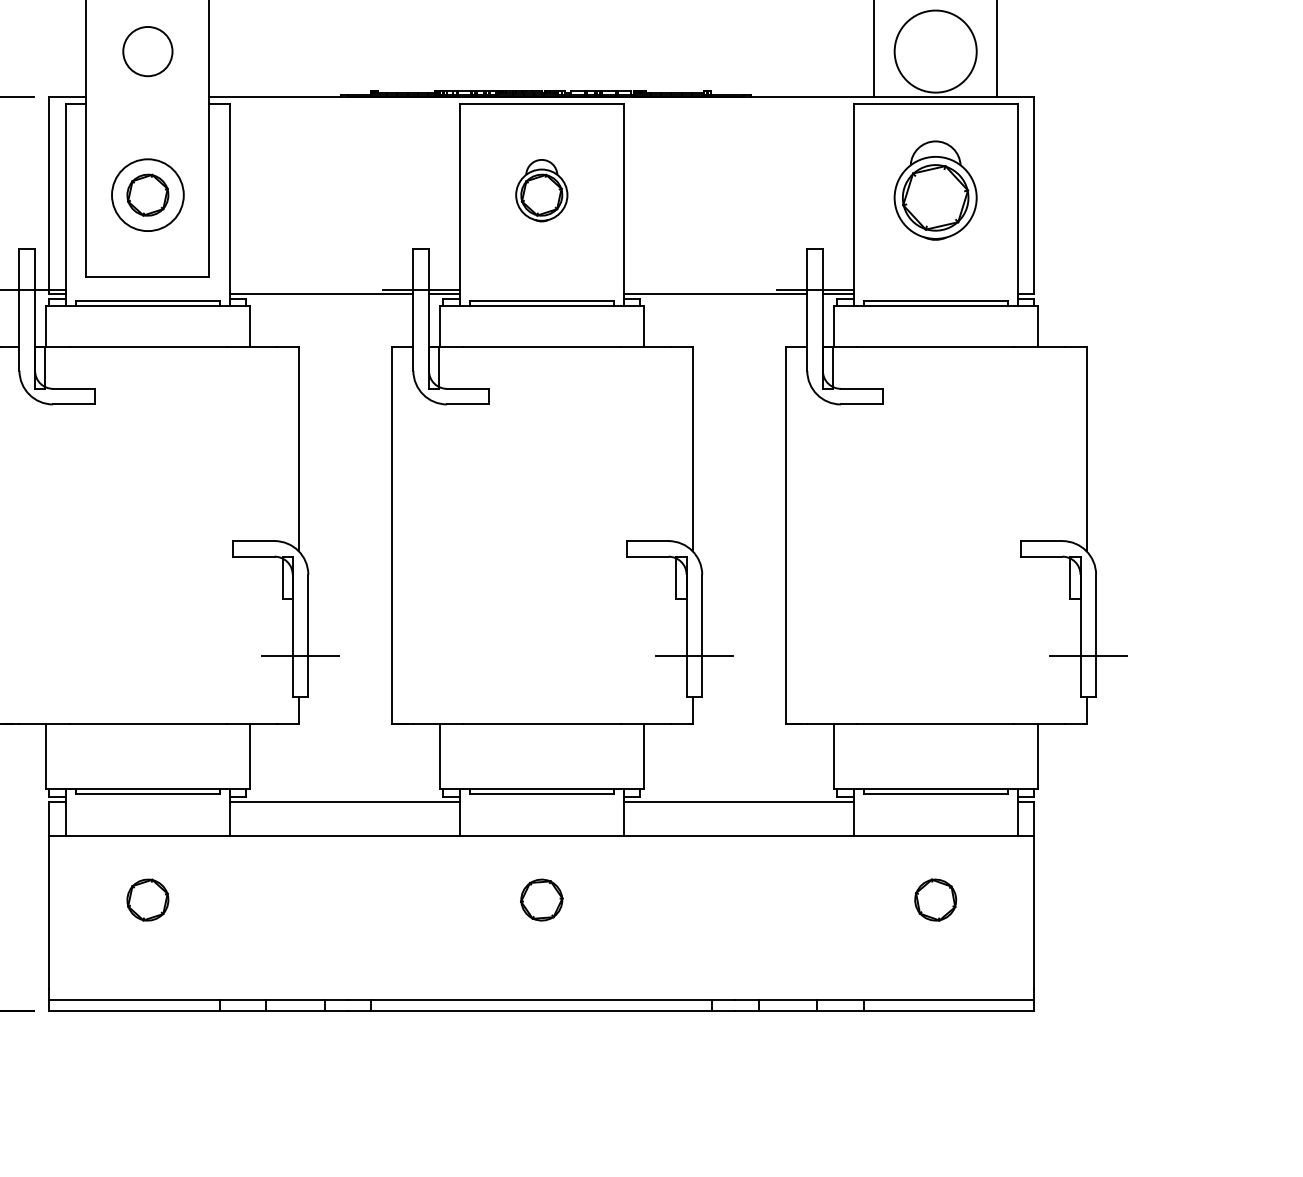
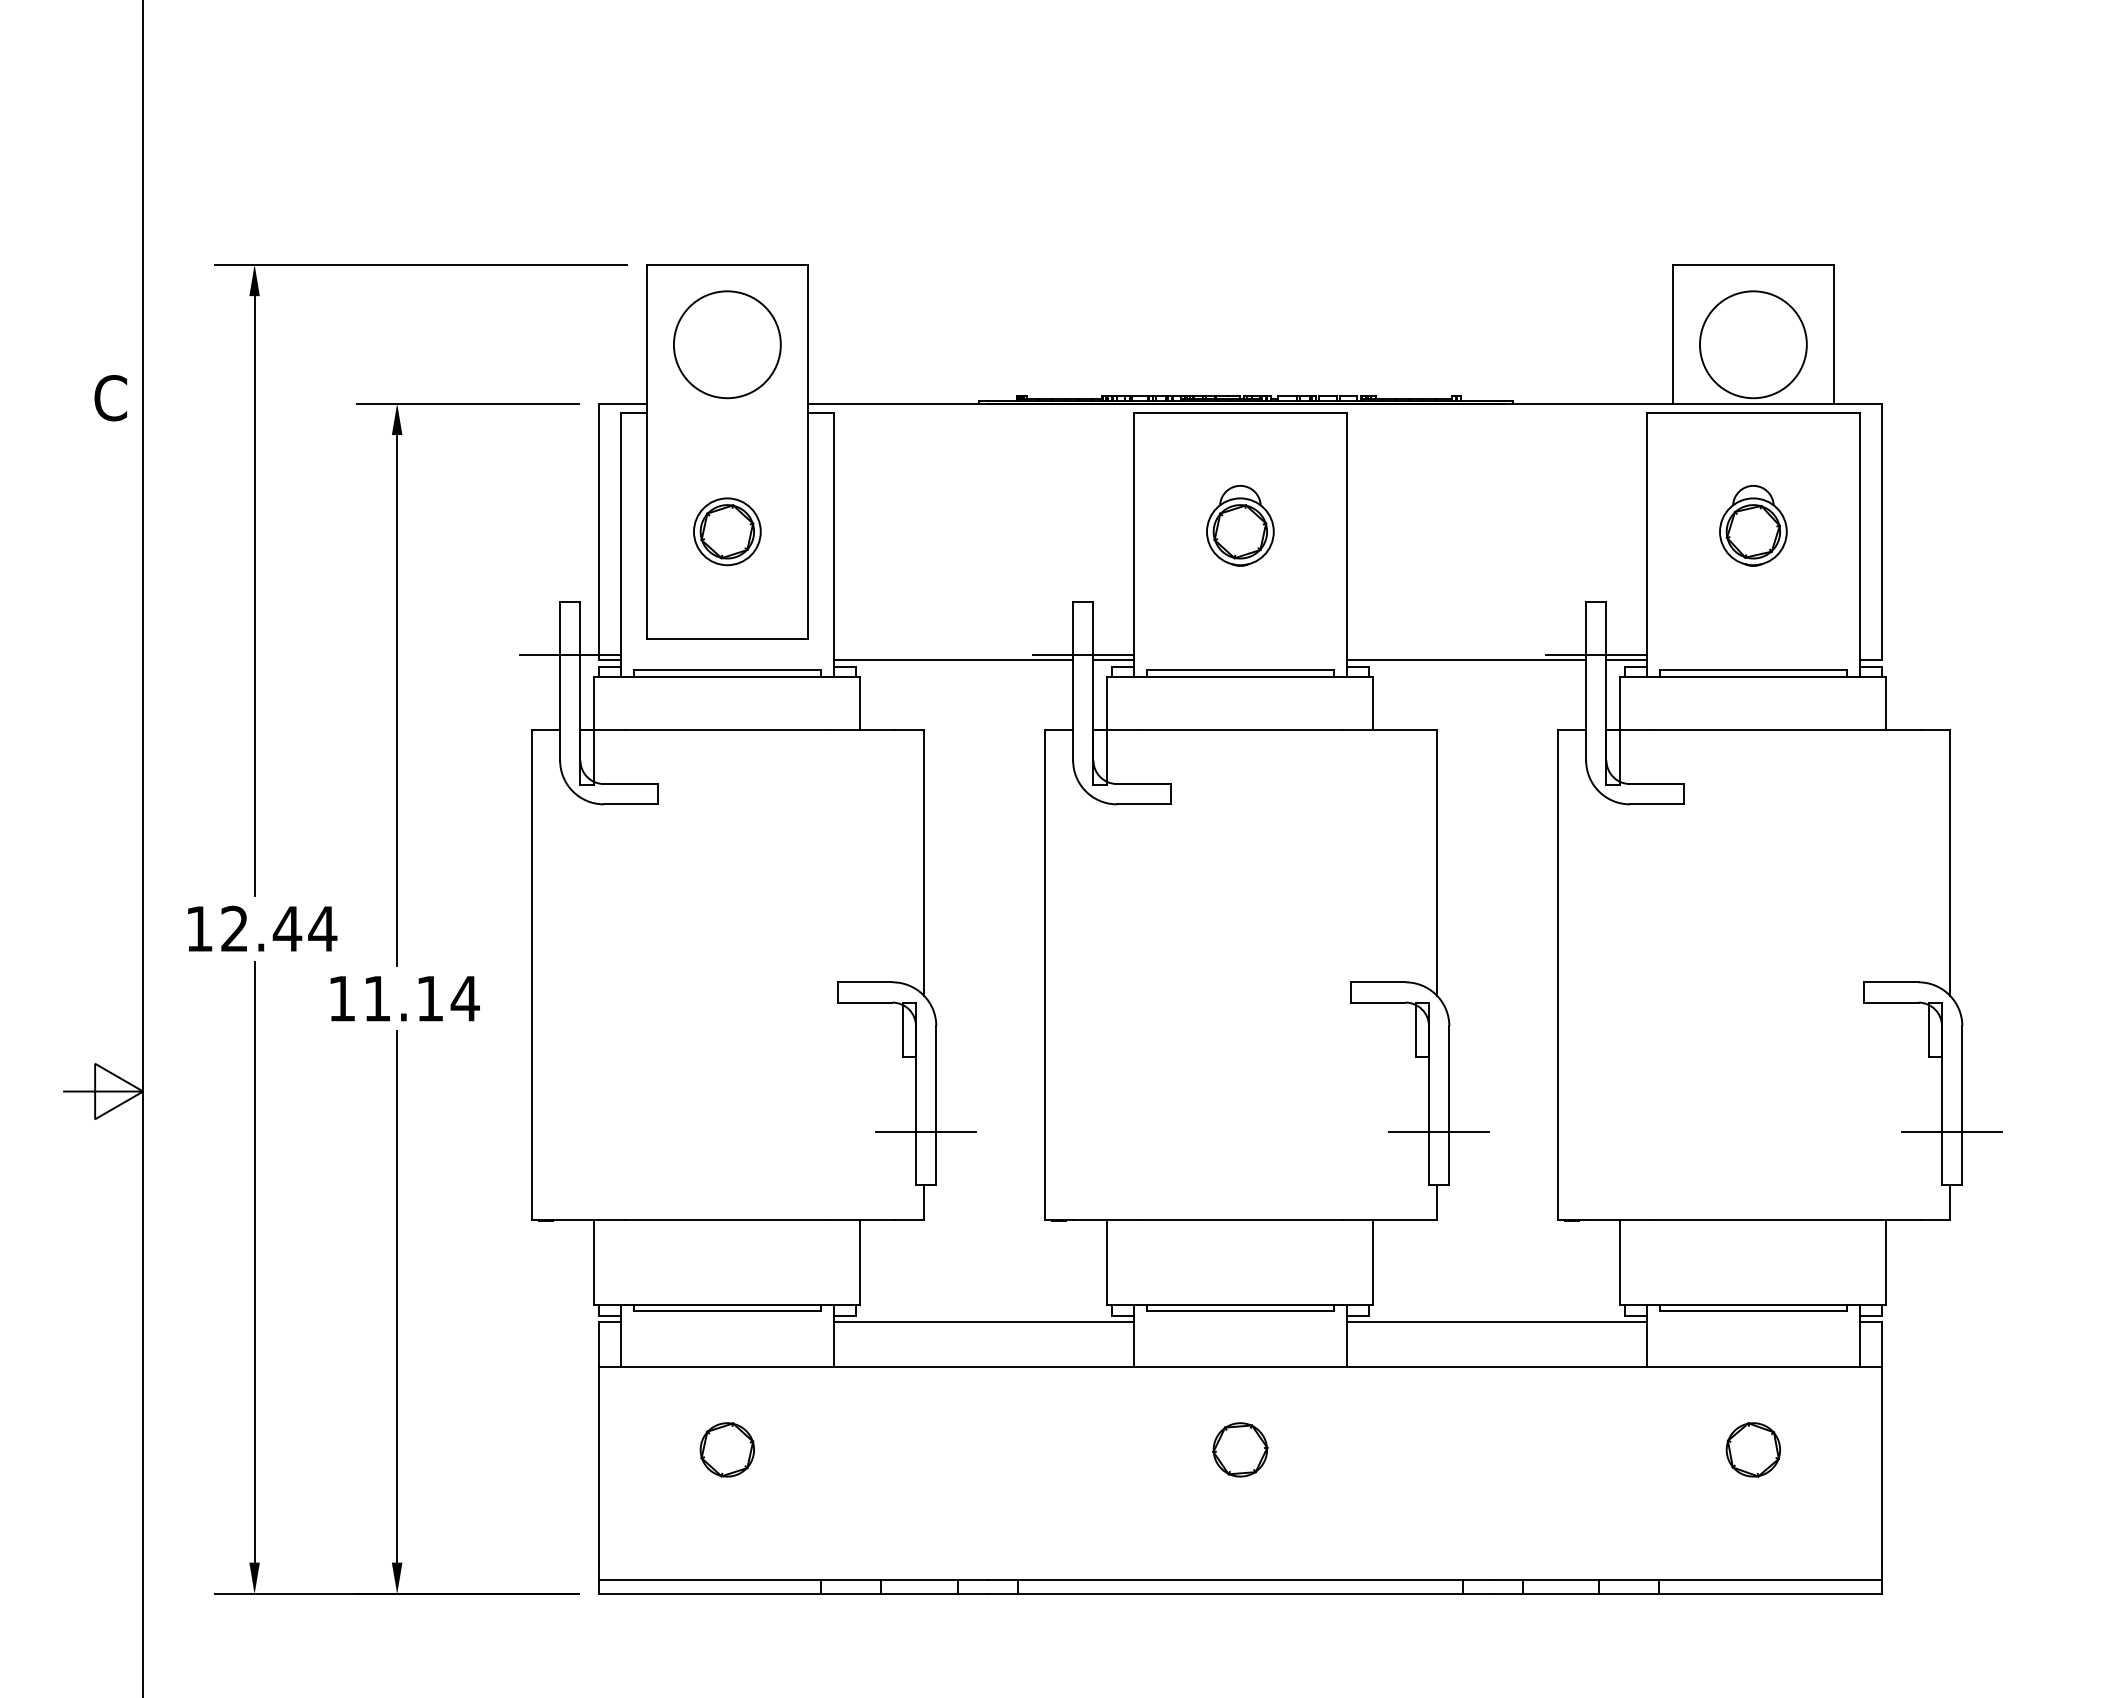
circle: (147, 51) -> (726, 344), size x1.67
part: (935, 190) -> (1753, 525), size x0.62
circle: (147, 194) -> (726, 531), size x0.71

